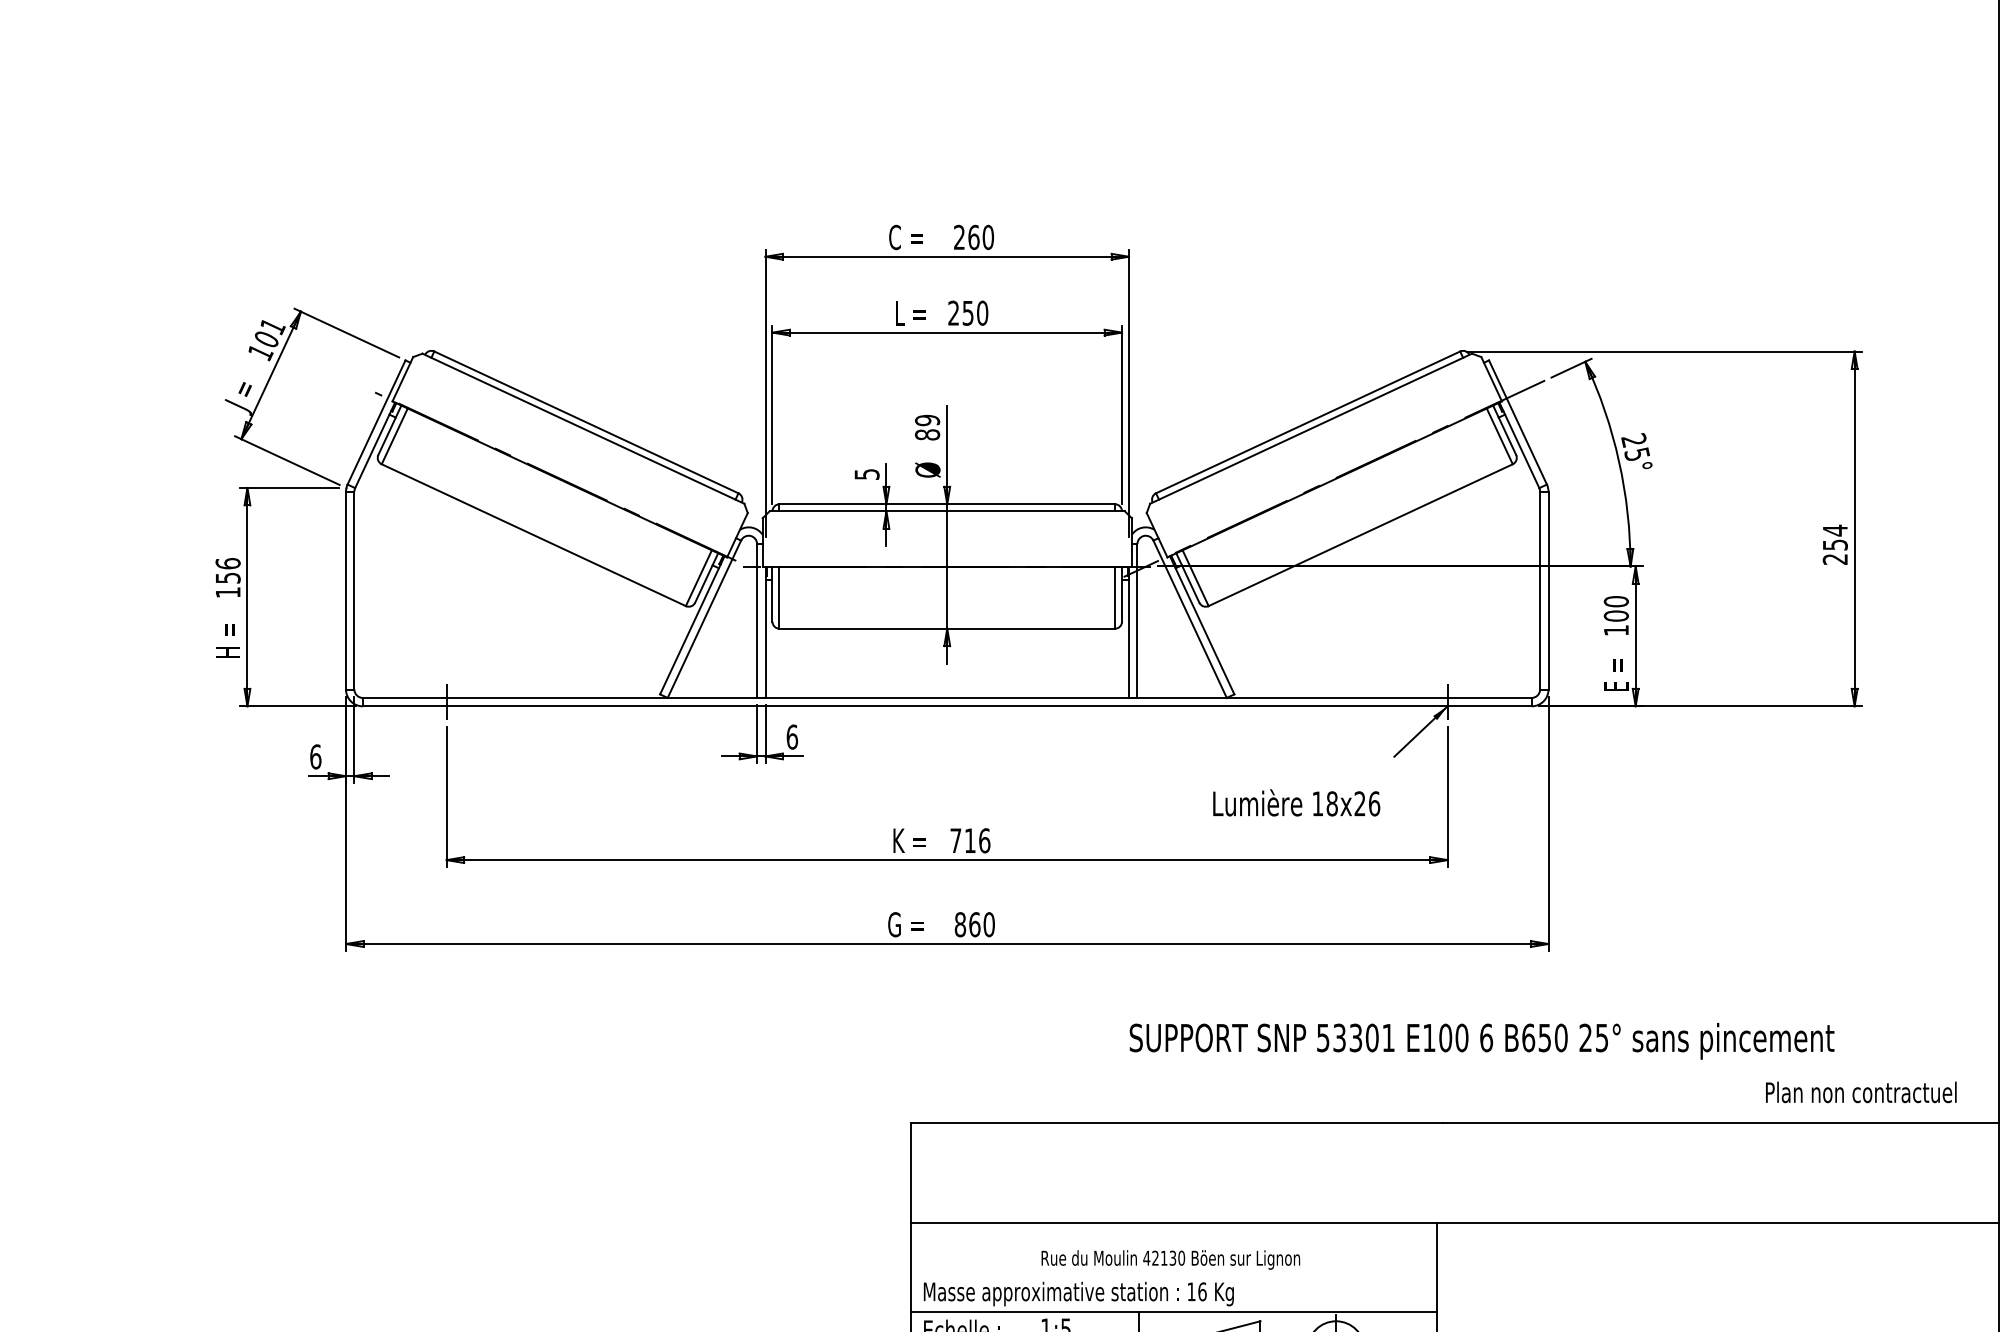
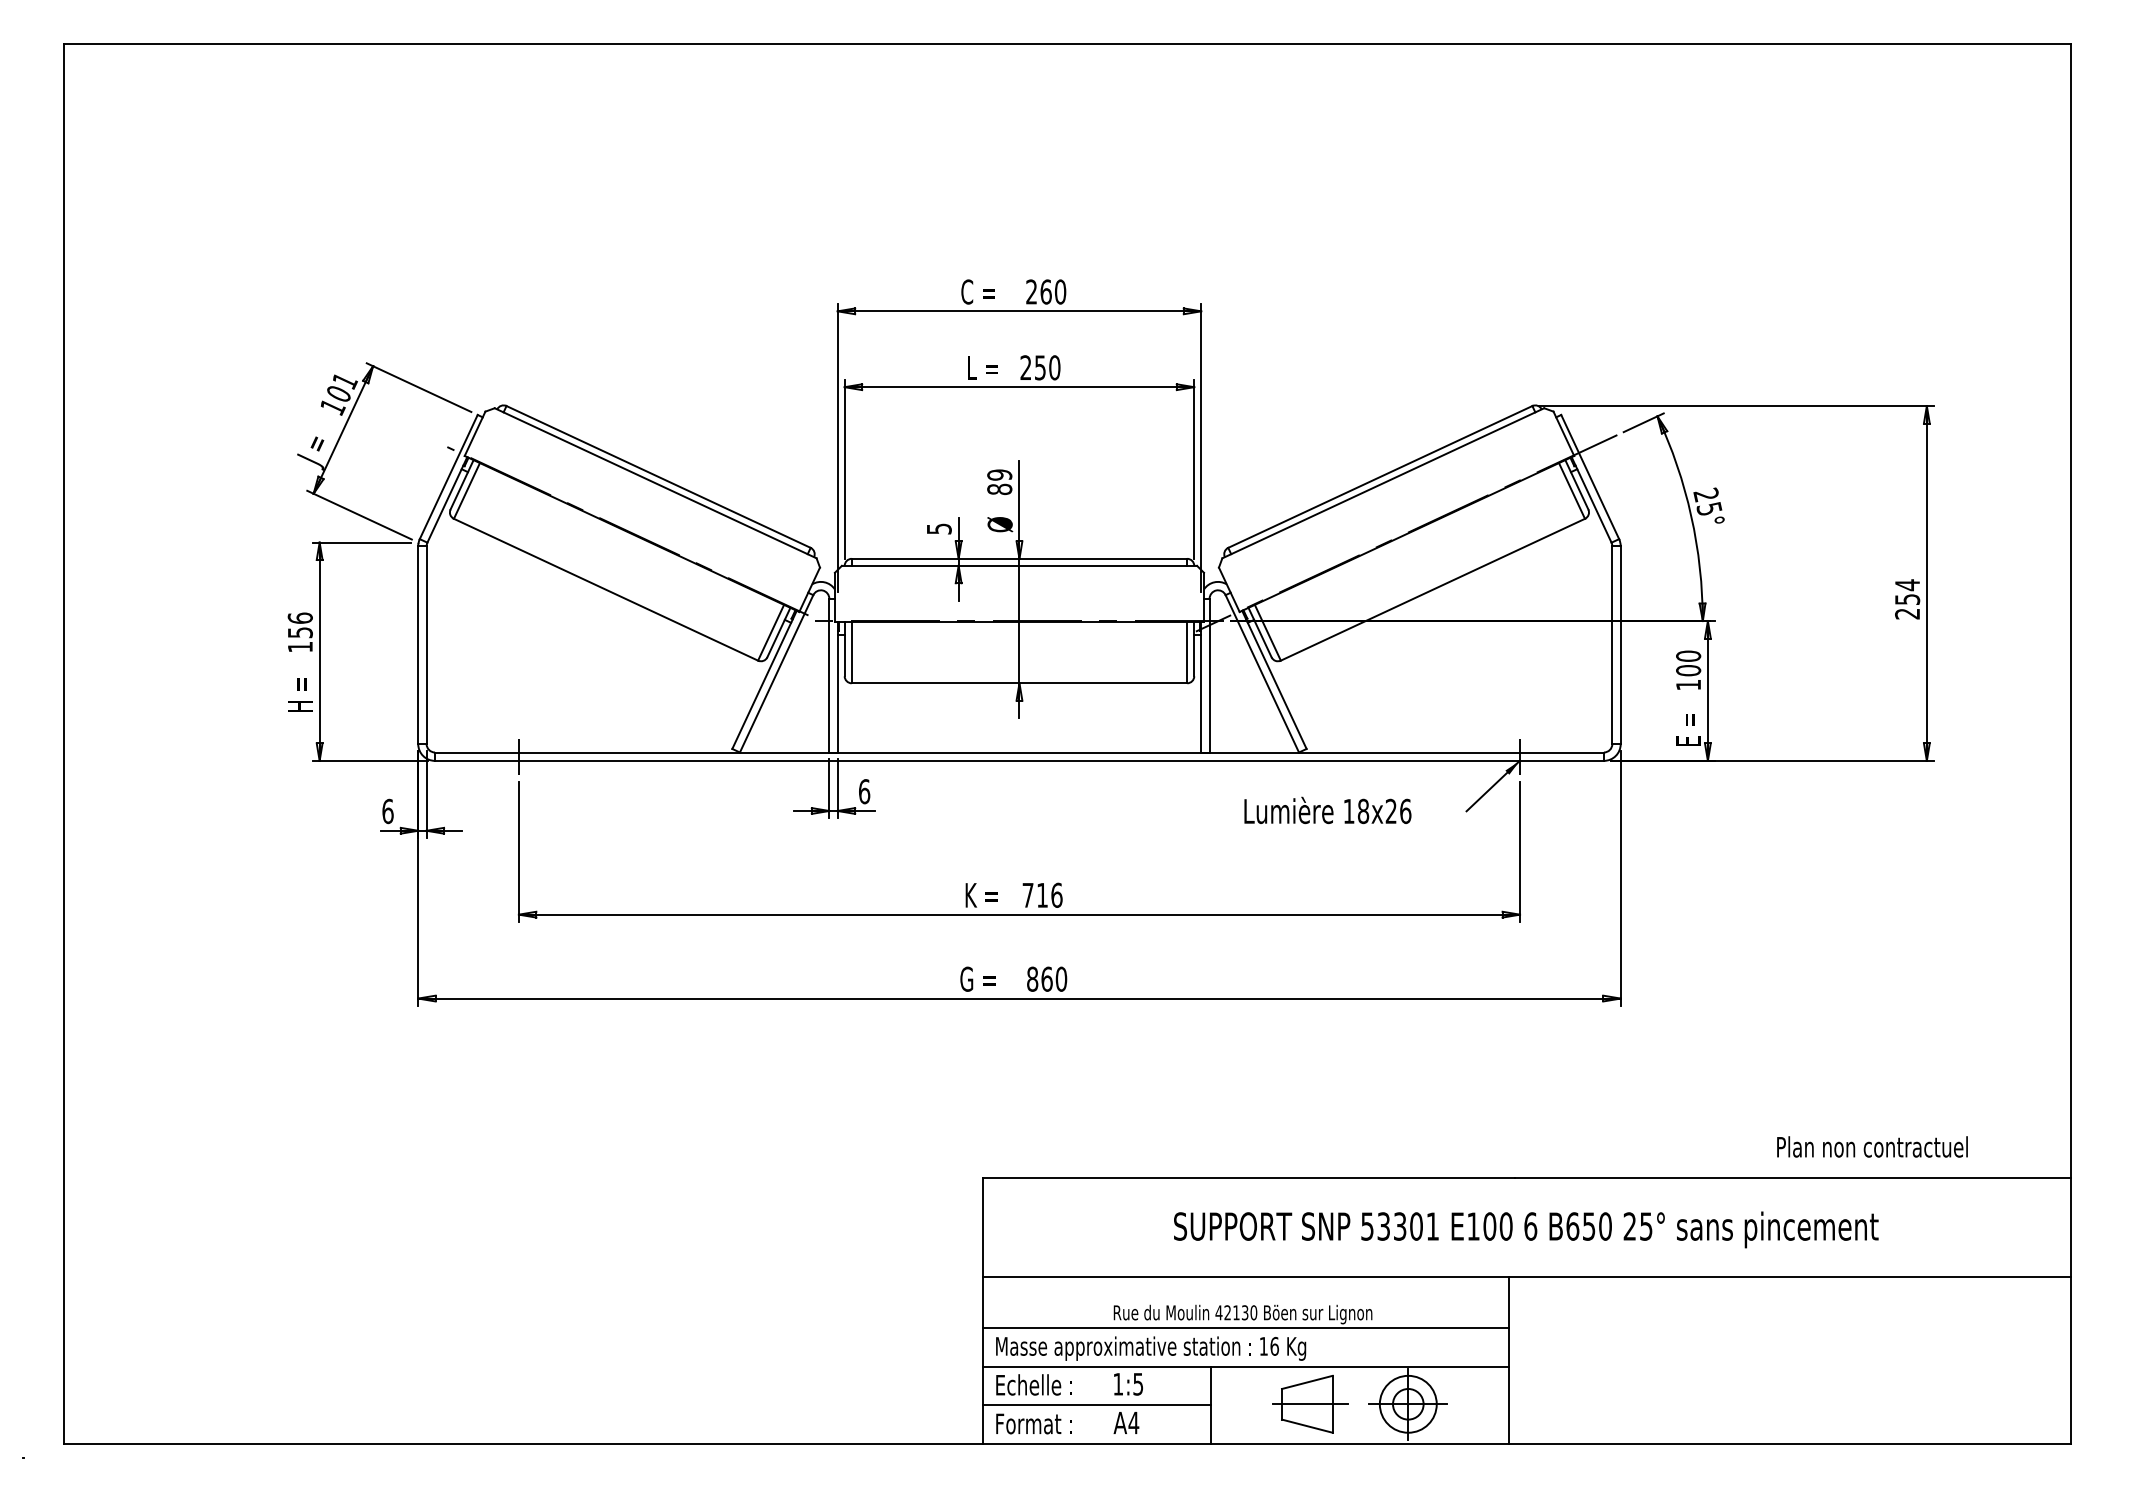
text: (1296, 802) -> (1327, 810), moved
text: (1482, 1040) -> (1526, 1229), moved
text: (1861, 1091) -> (1872, 1146), moved
line: (1174, 1273) -> (1246, 1328), added

